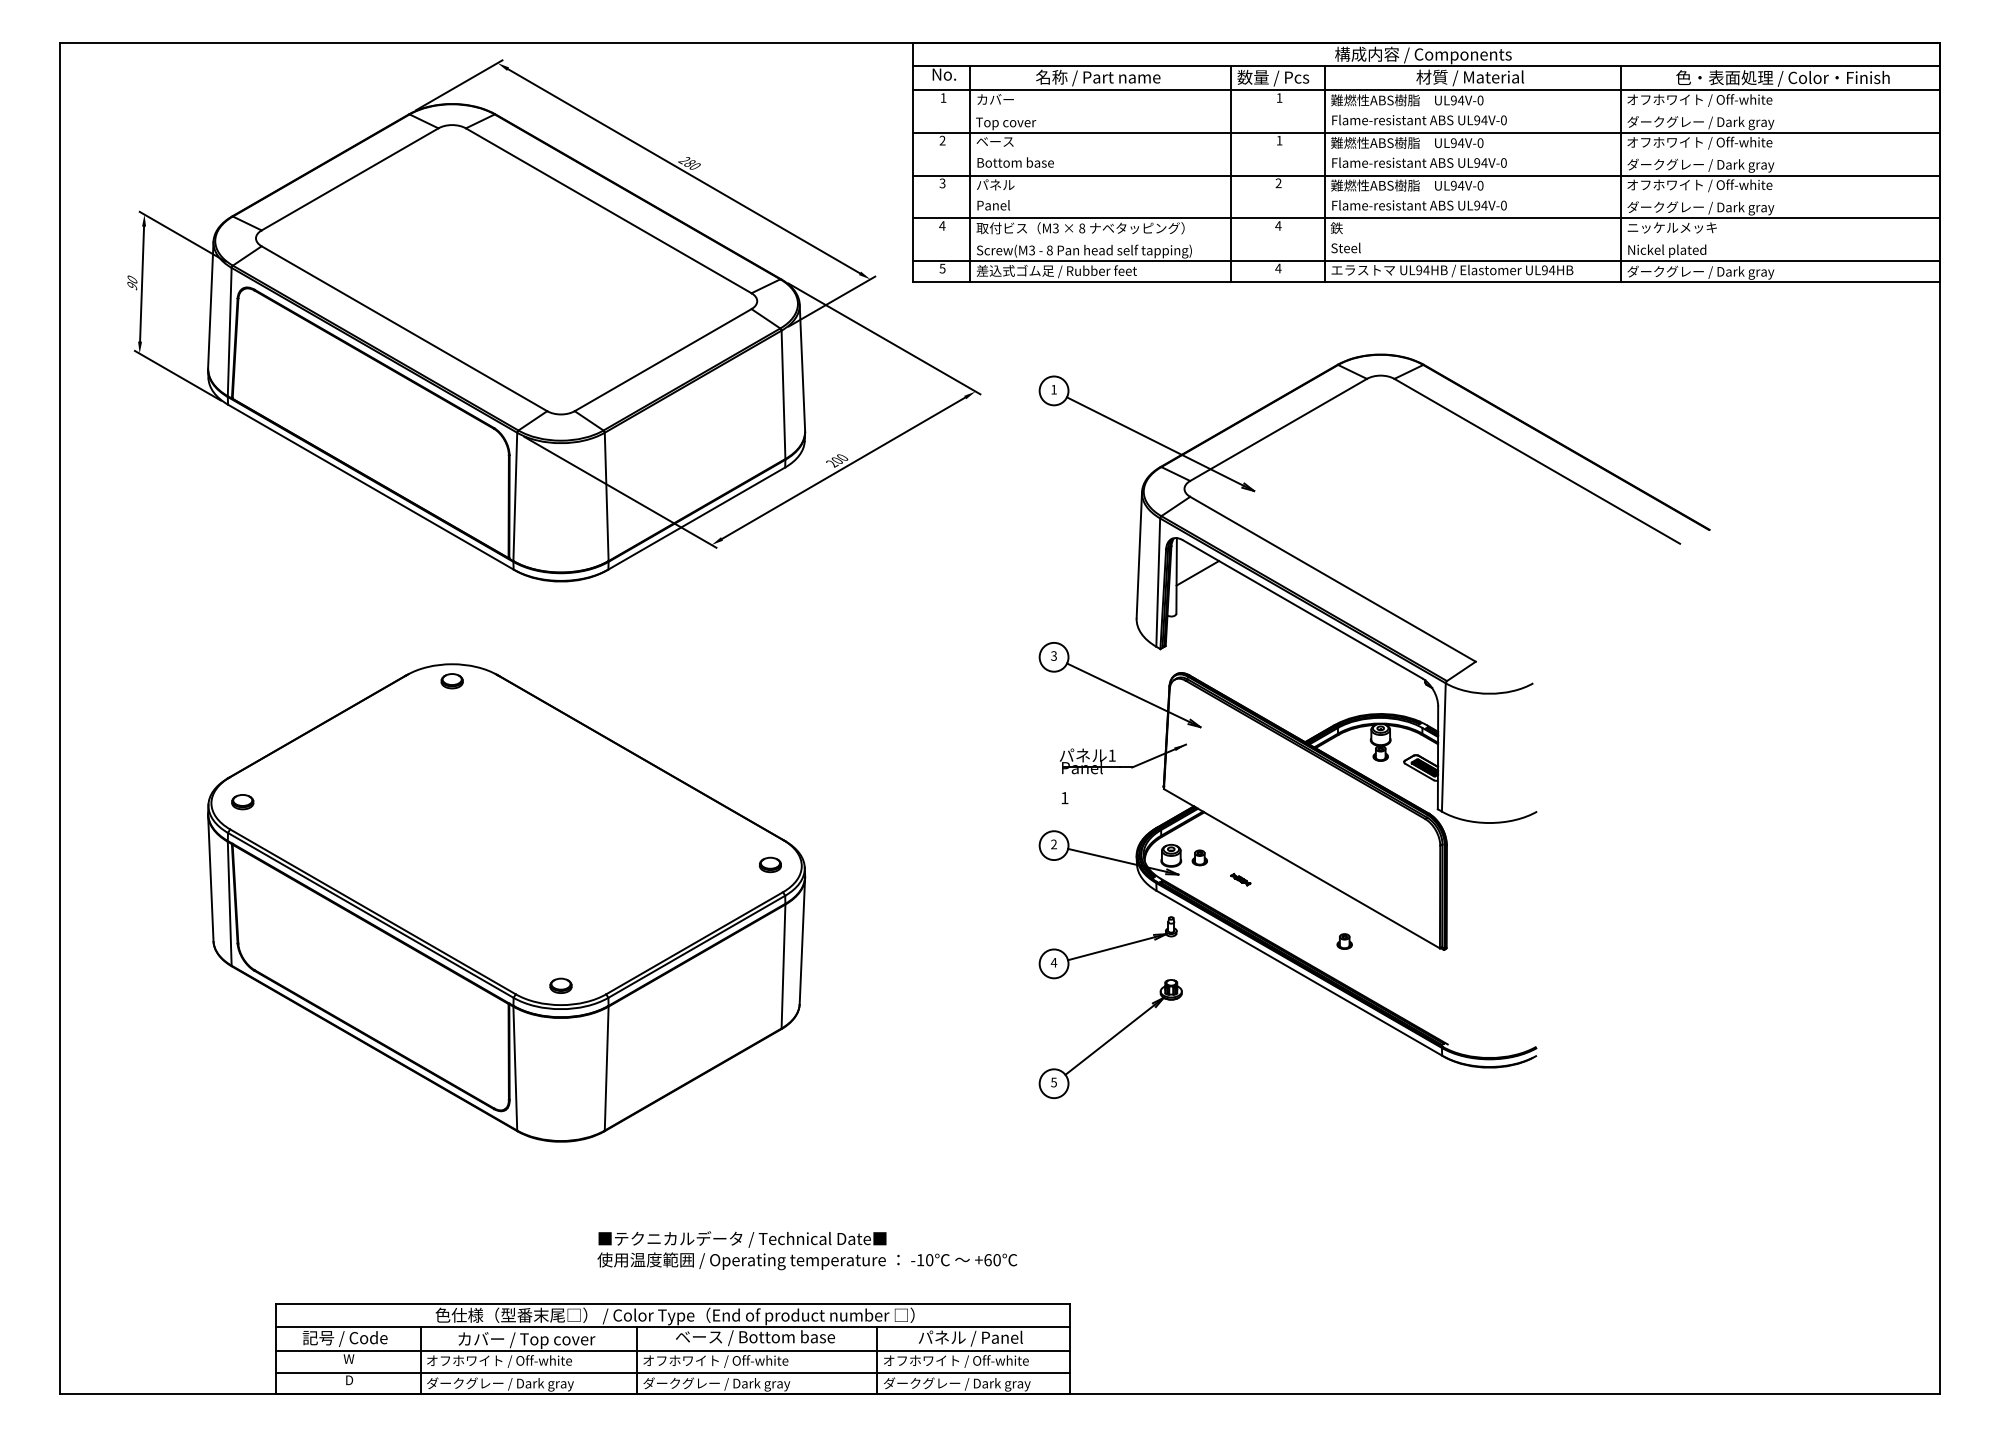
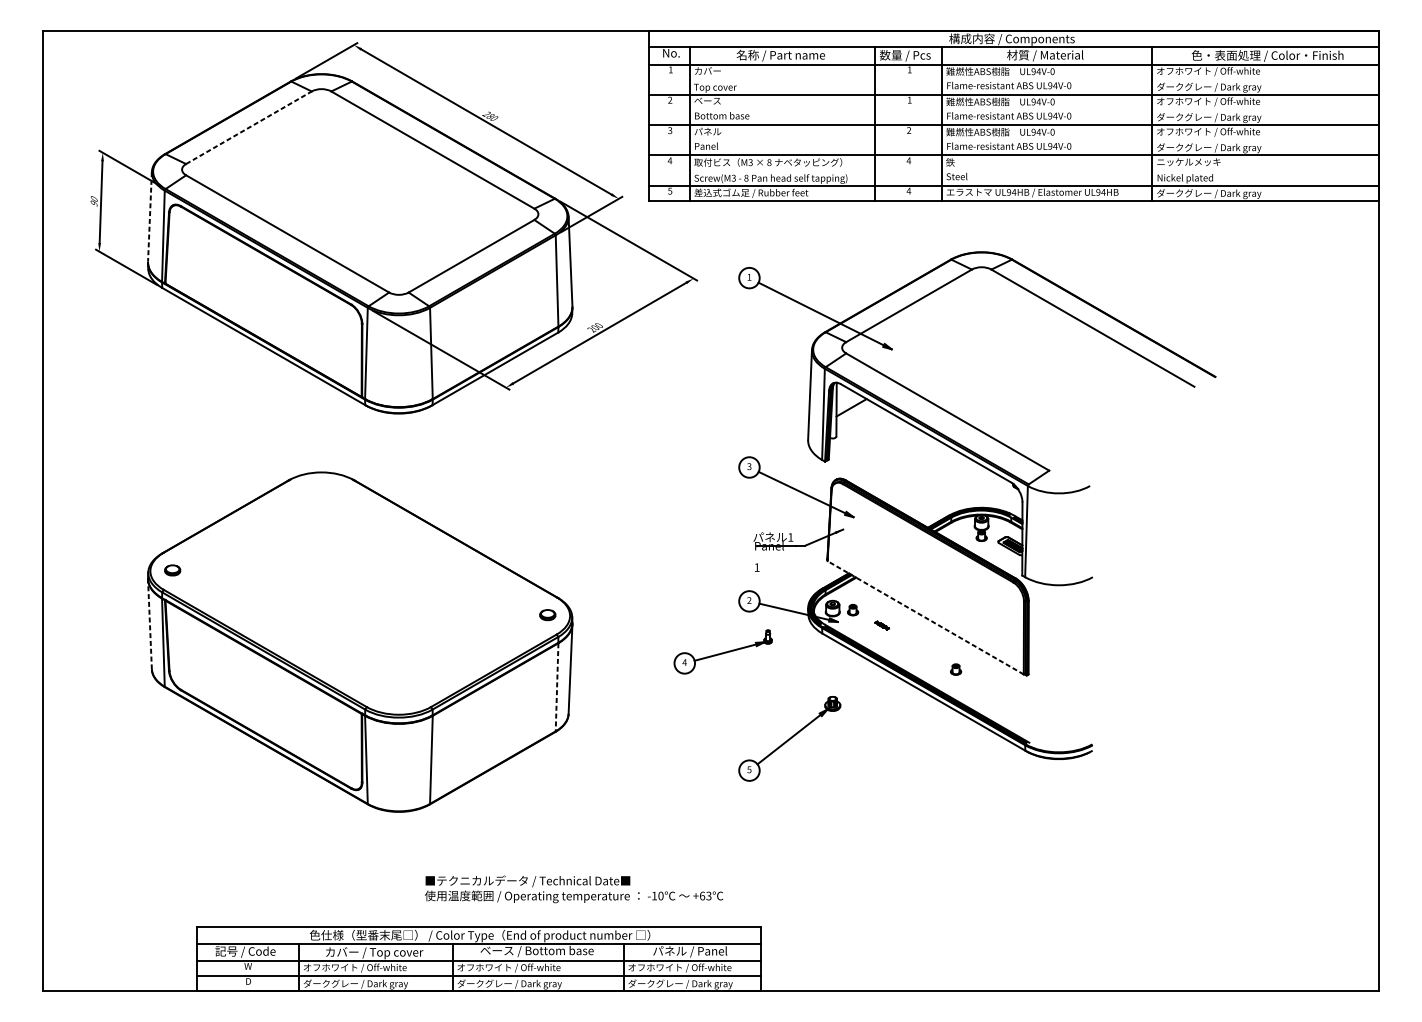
line: (350, 179) -> (249, 127), solid -> dashed
line: (210, 305) -> (149, 217), solid -> dashed
part: (451, 681) -> (321, 484), removed
line: (1301, 868) -> (925, 617), solid -> dashed
line: (210, 877) -> (149, 624), solid -> dashed
part: (1107, 947) -> (722, 651), moved
line: (783, 966) -> (557, 687), solid -> dashed
part: (560, 985) -> (398, 700), removed
text: (996, 1260) -> (708, 896), +60 -> +63

